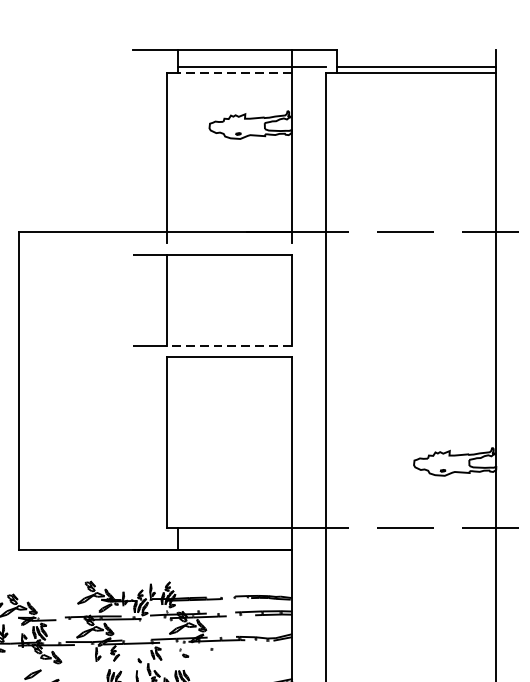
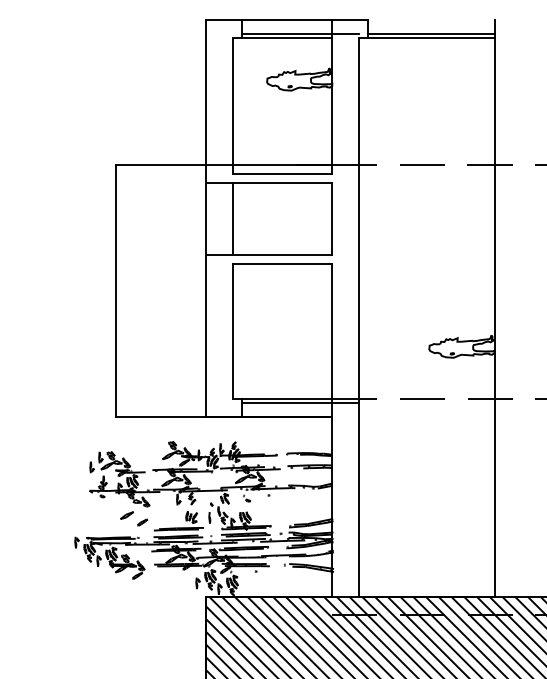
line: (233, 73) -> (286, 38), dashed -> solid
line: (228, 243) -> (282, 173), added
line: (133, 300) -> (206, 218), added
line: (228, 345) -> (282, 254), dashed -> solid
line: (251, 533) -> (300, 403), added

